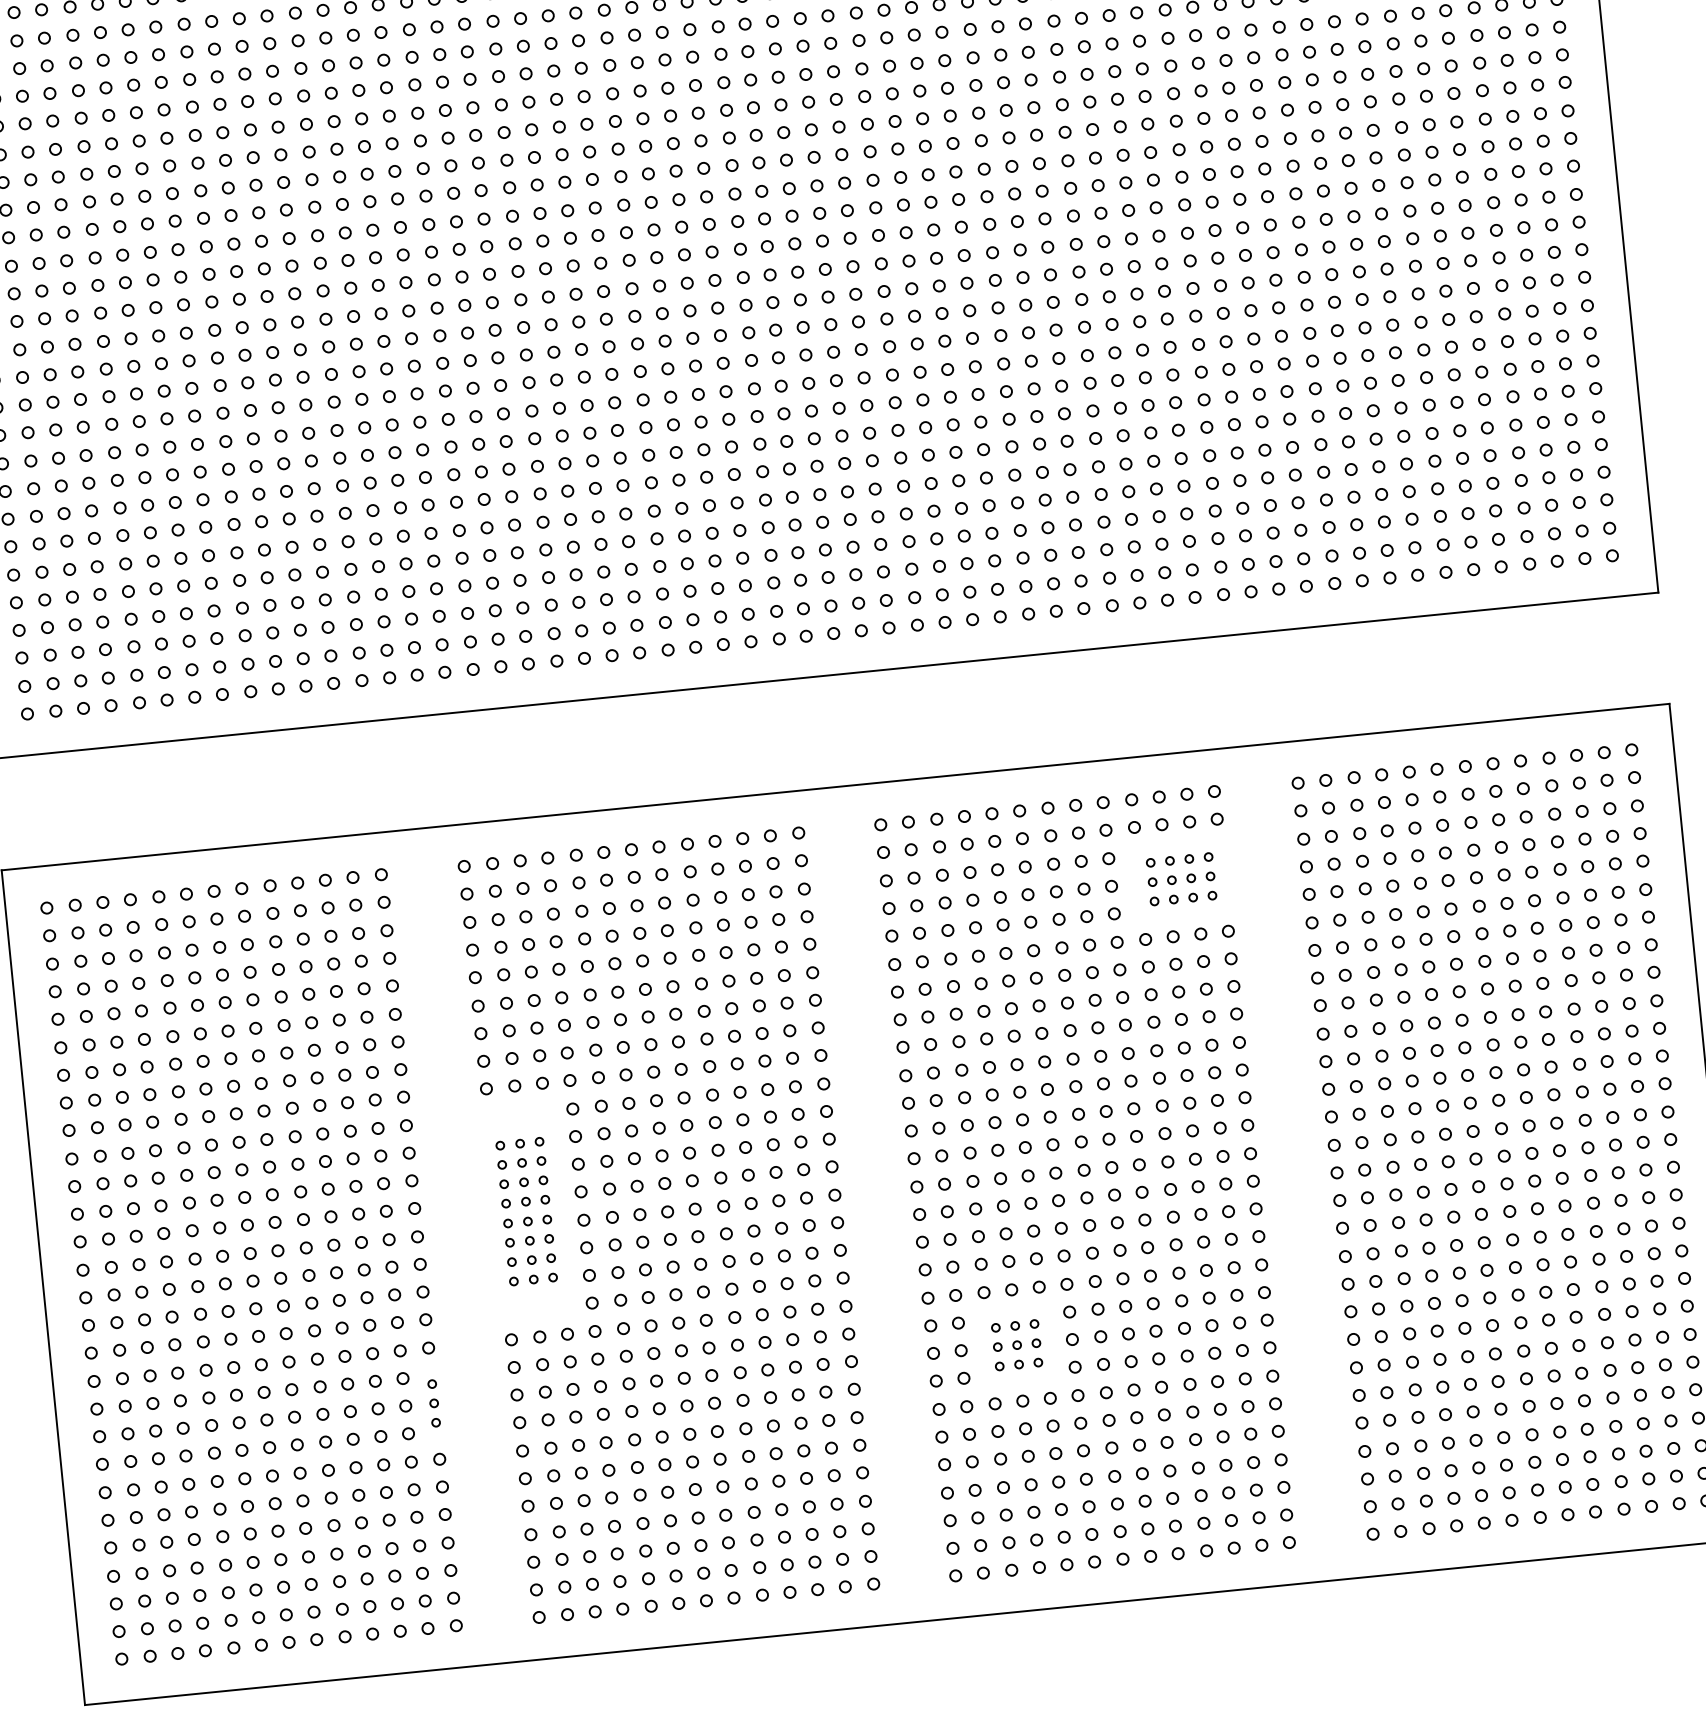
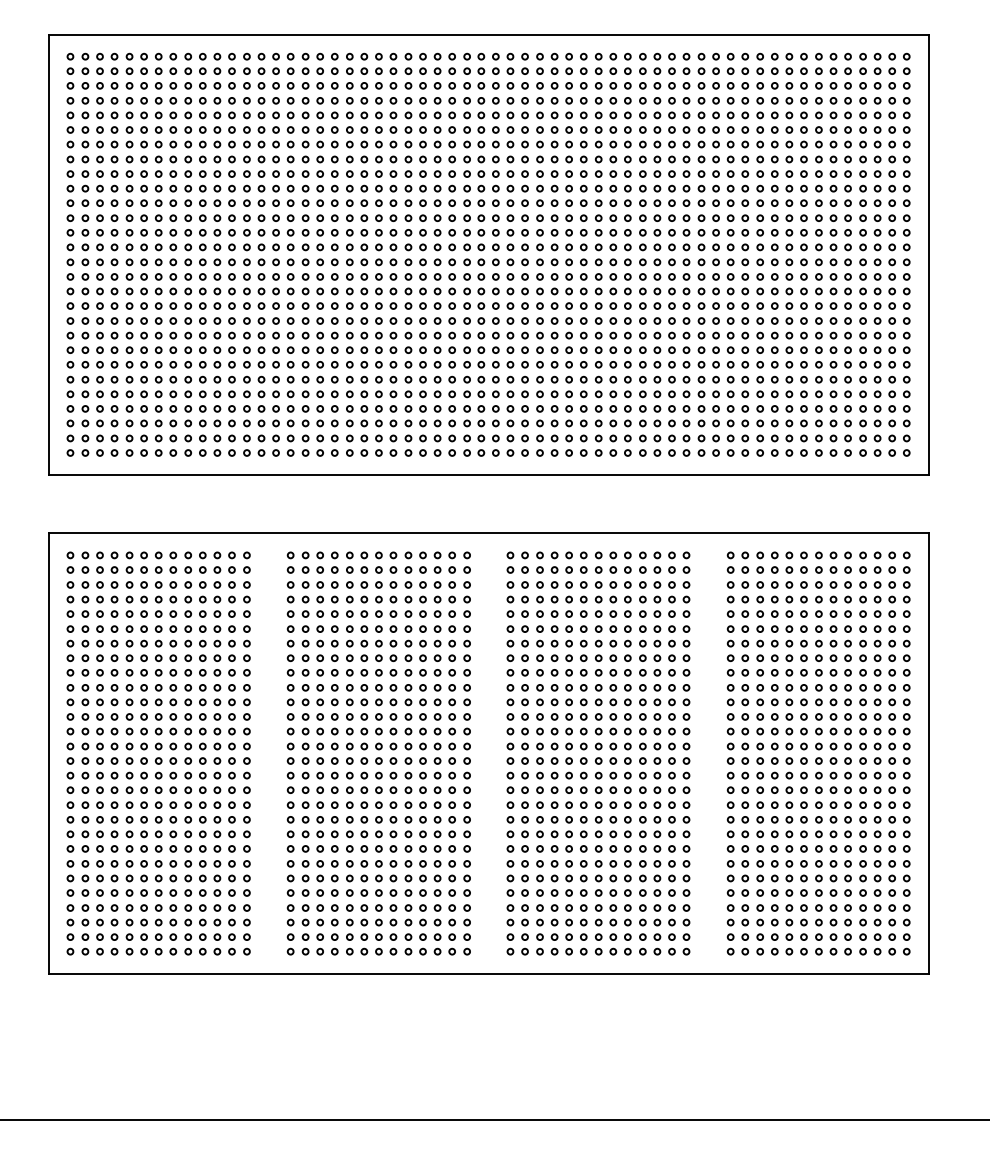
part: (1181, 879) -> (664, 599), size x1.43
part: (525, 1210) -> (304, 738), size x1.43
part: (1017, 1345) -> (554, 834), size x1.43
part: (433, 1403) -> (246, 834), size x1.43

